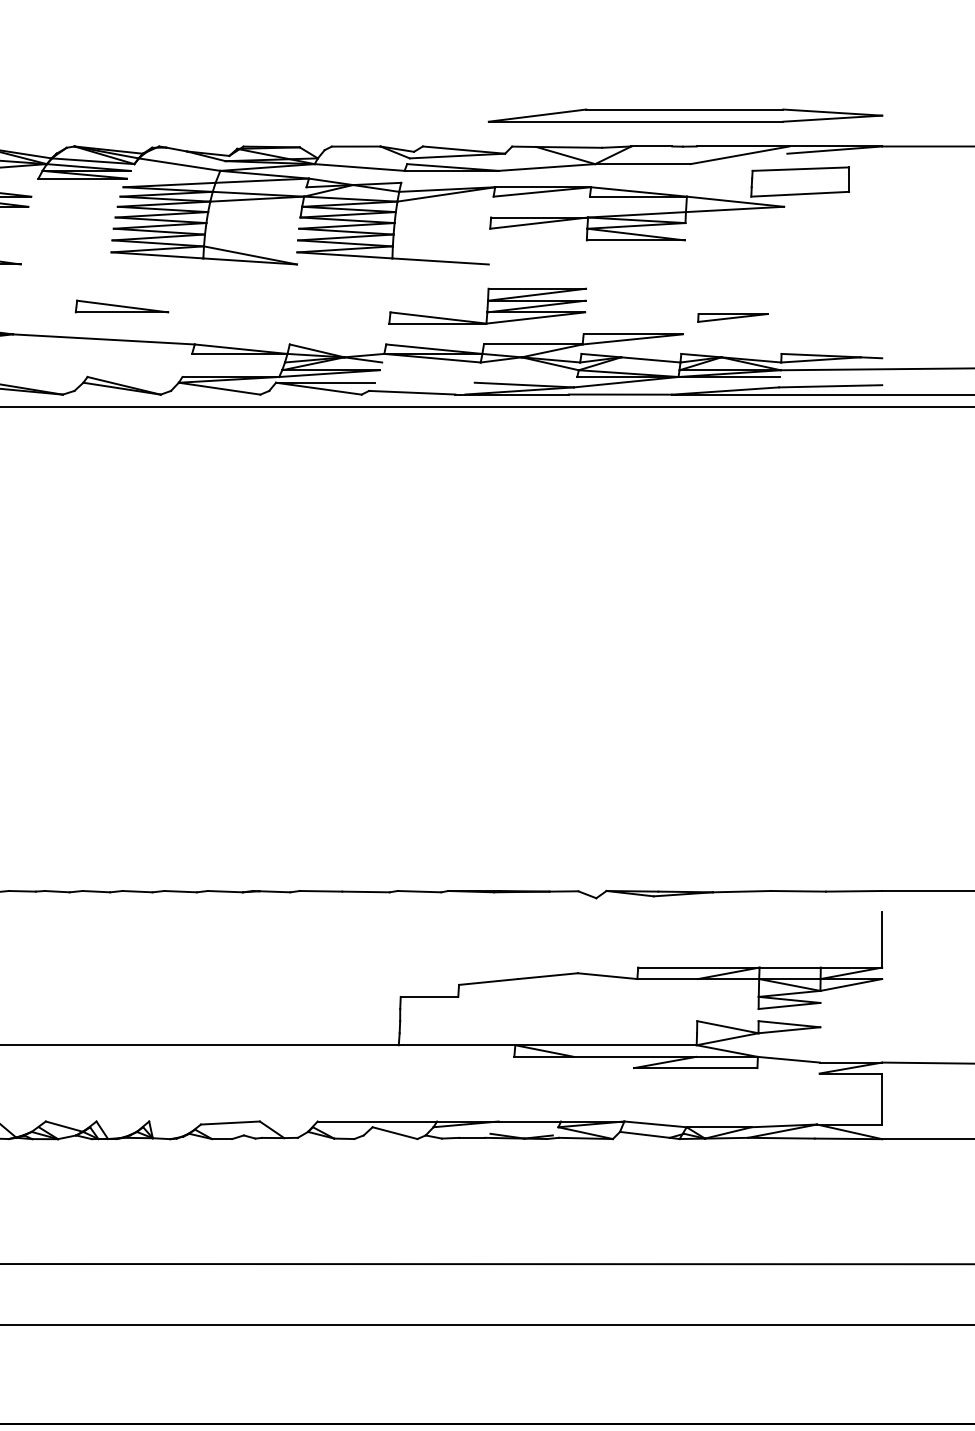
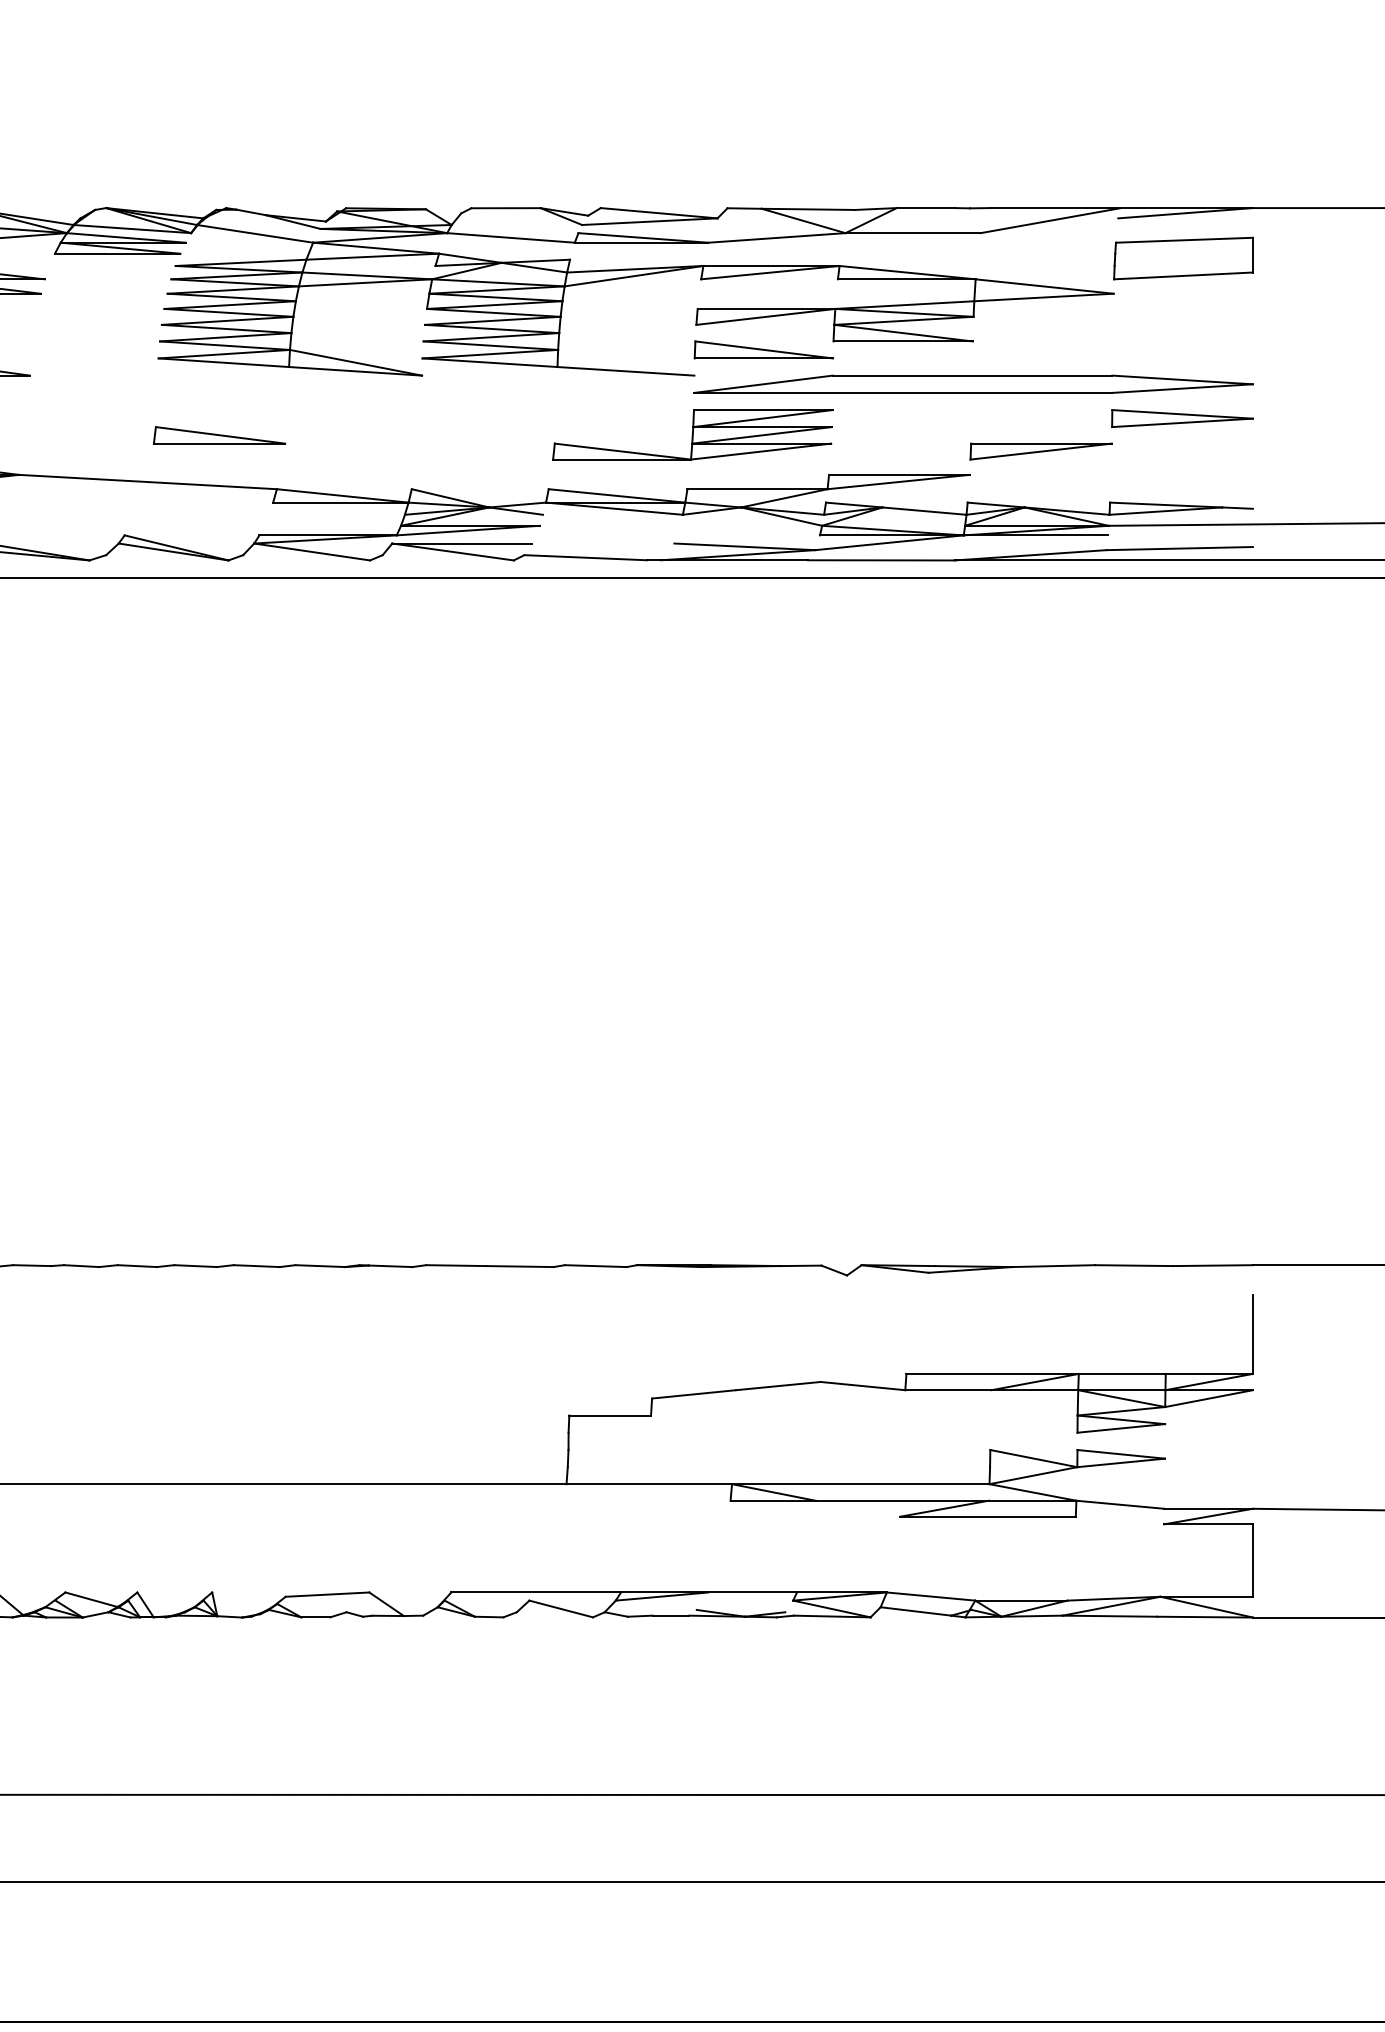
part: (685, 115) -> (973, 383), moved
part: (800, 181) -> (1183, 258), moved
part: (537, 246) -> (763, 349), added
part: (832, 294) -> (1182, 418), added
part: (121, 306) -> (219, 435), moved
part: (732, 317) -> (1040, 451), size x1.43

